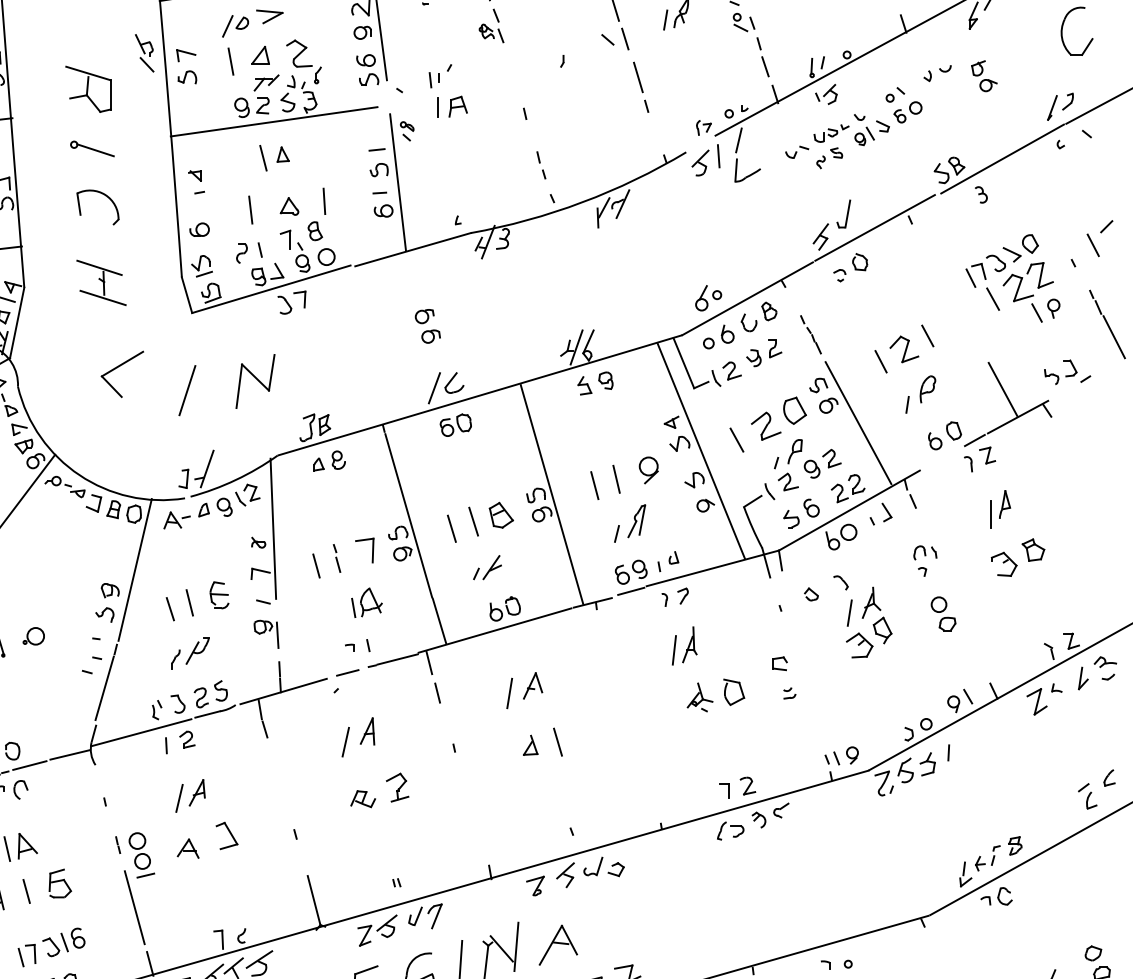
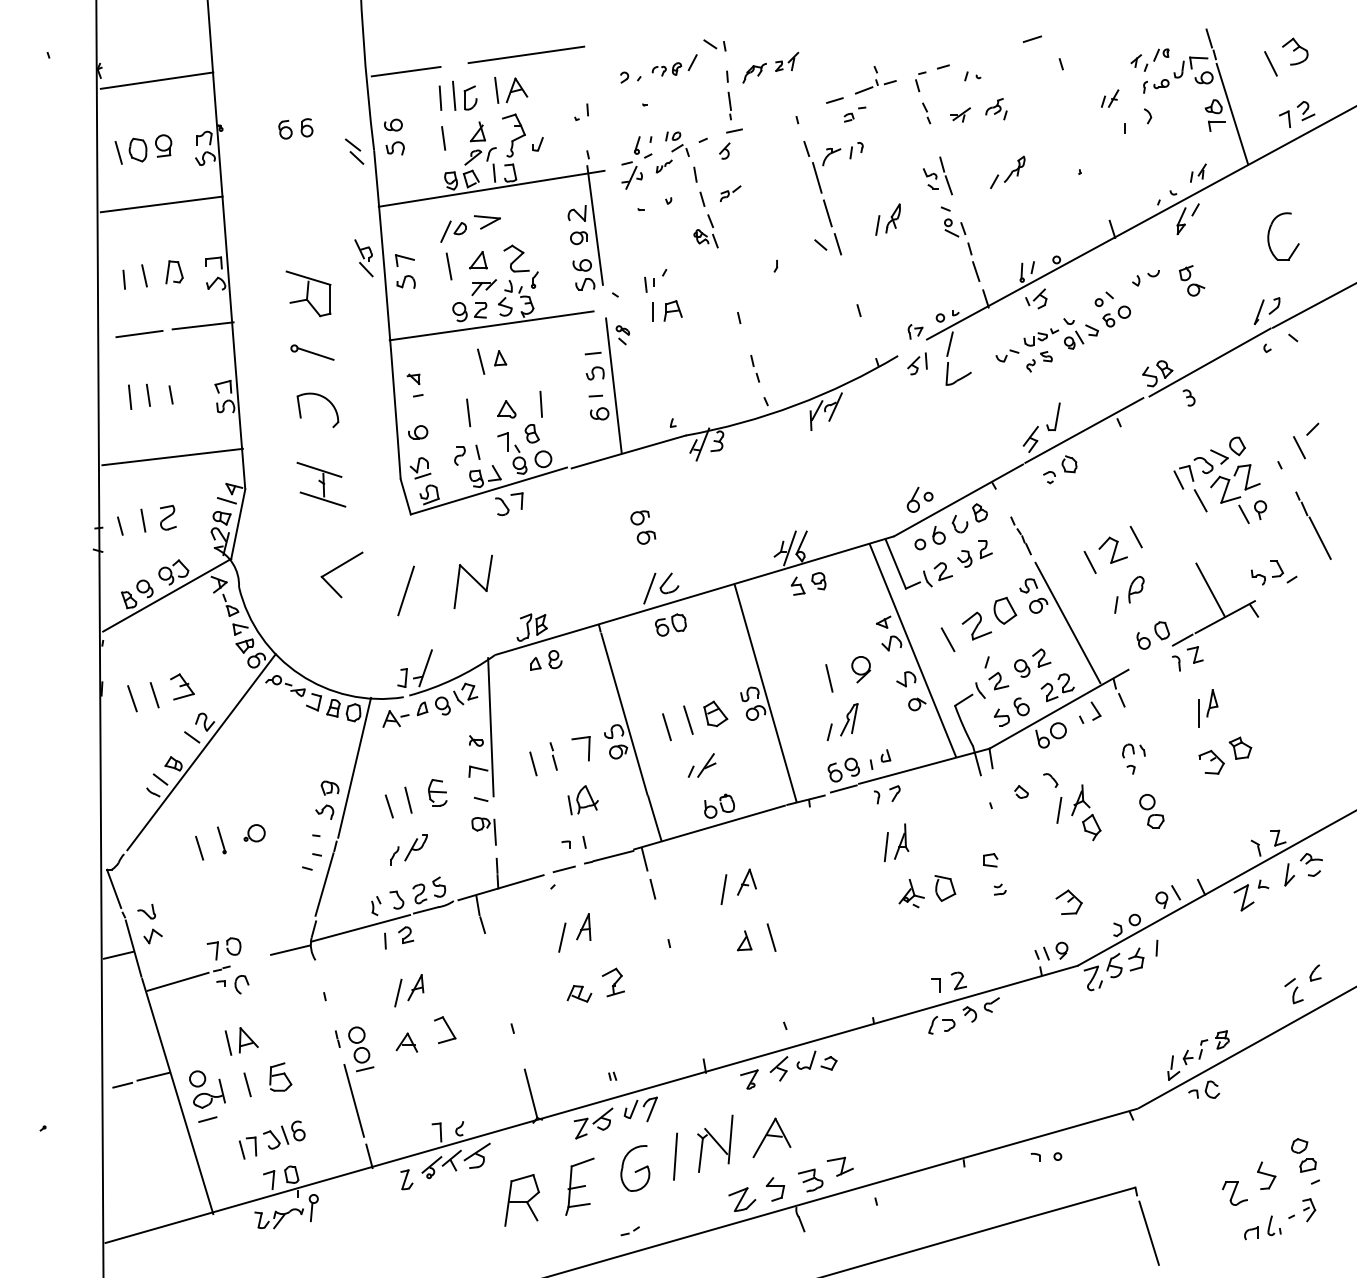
line: (637, 76) -> (850, 281), removed
part: (705, 159) -> (917, 363), size x0.7
part: (795, 450) -> (1005, 650), removed
line: (594, 485) -> (807, 684), removed
part: (859, 644) -> (1068, 901), moved
line: (29, 765) -> (250, 960), removed

